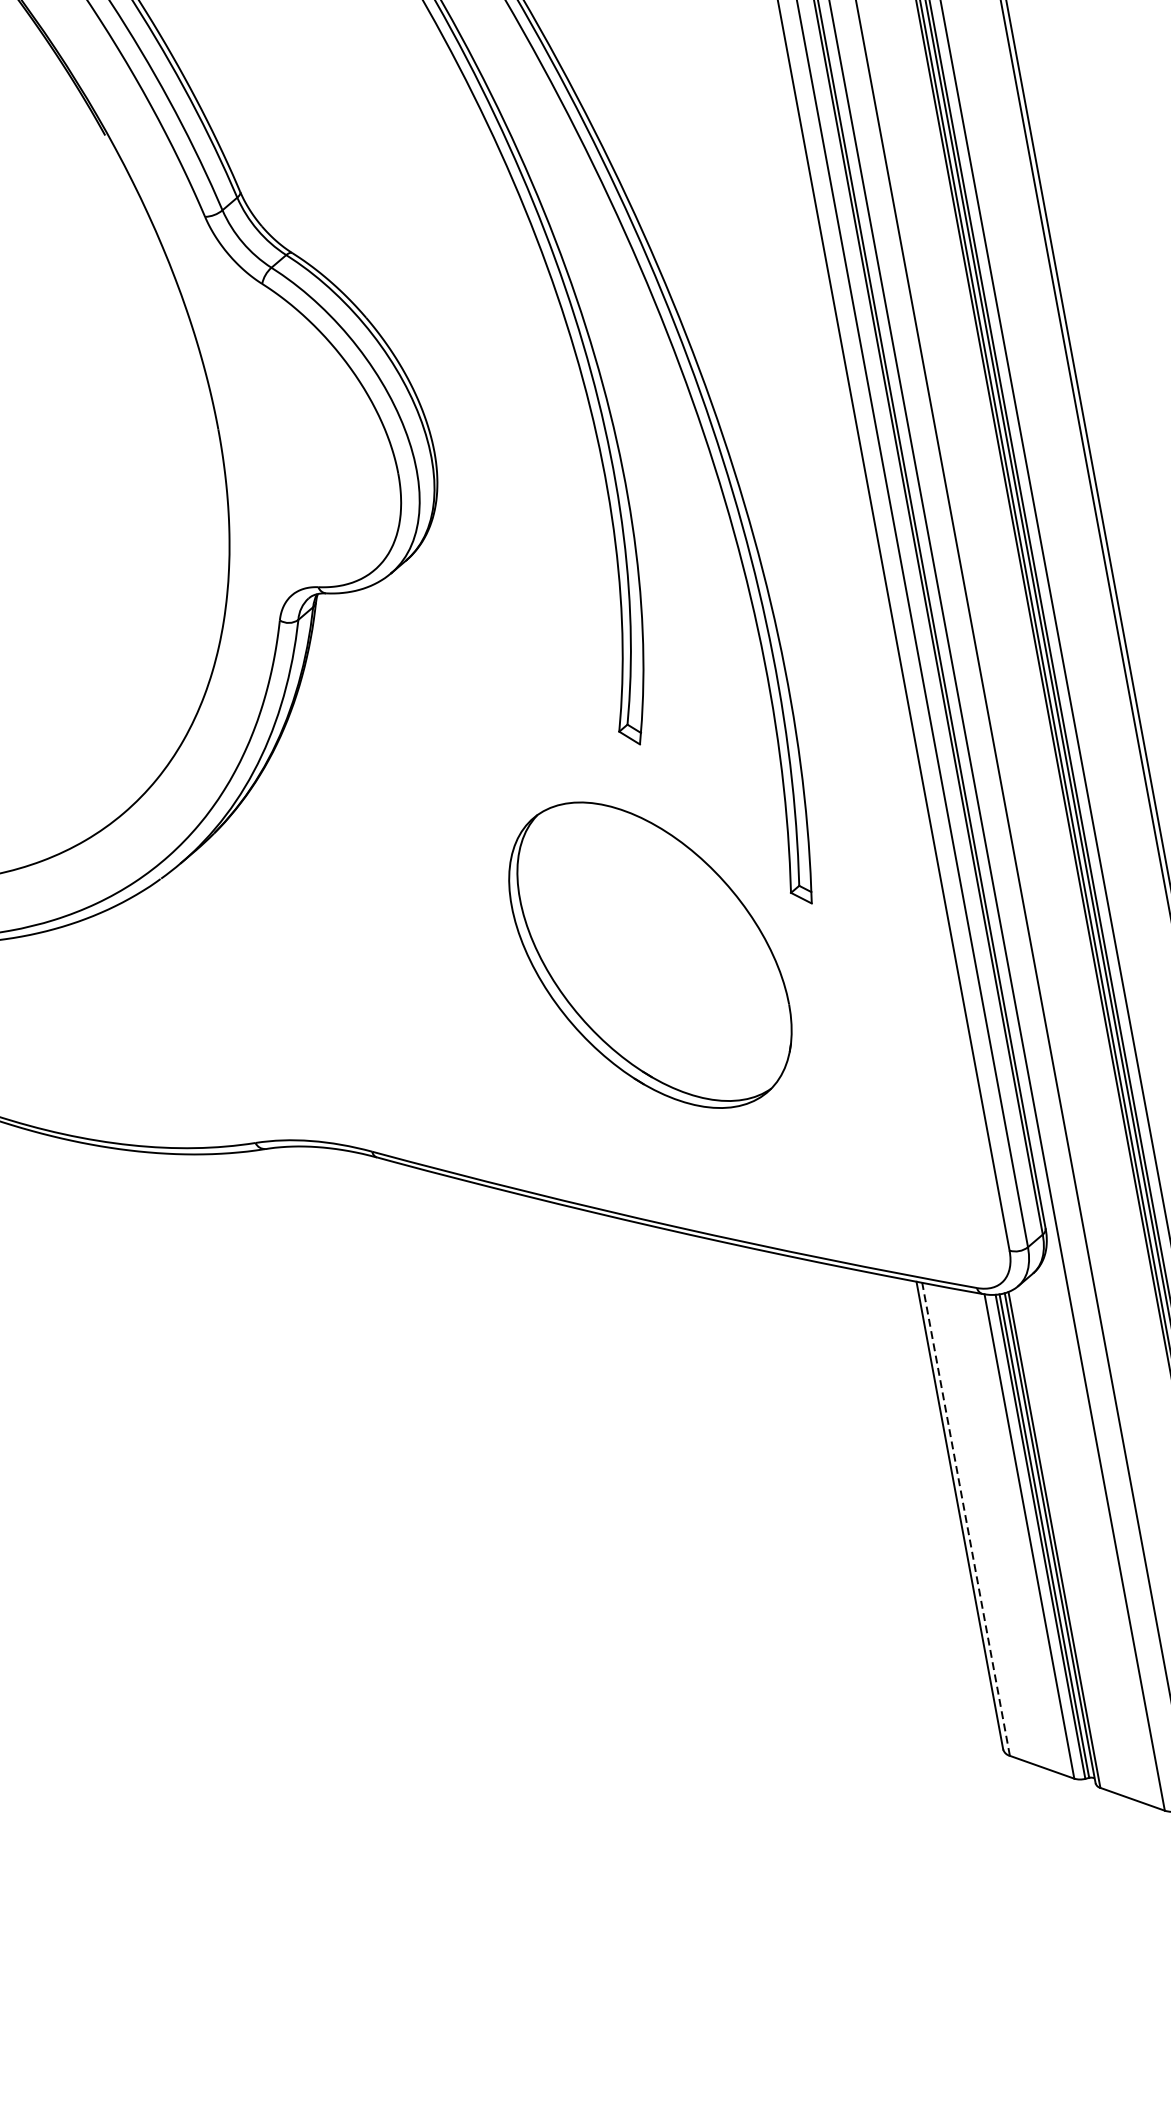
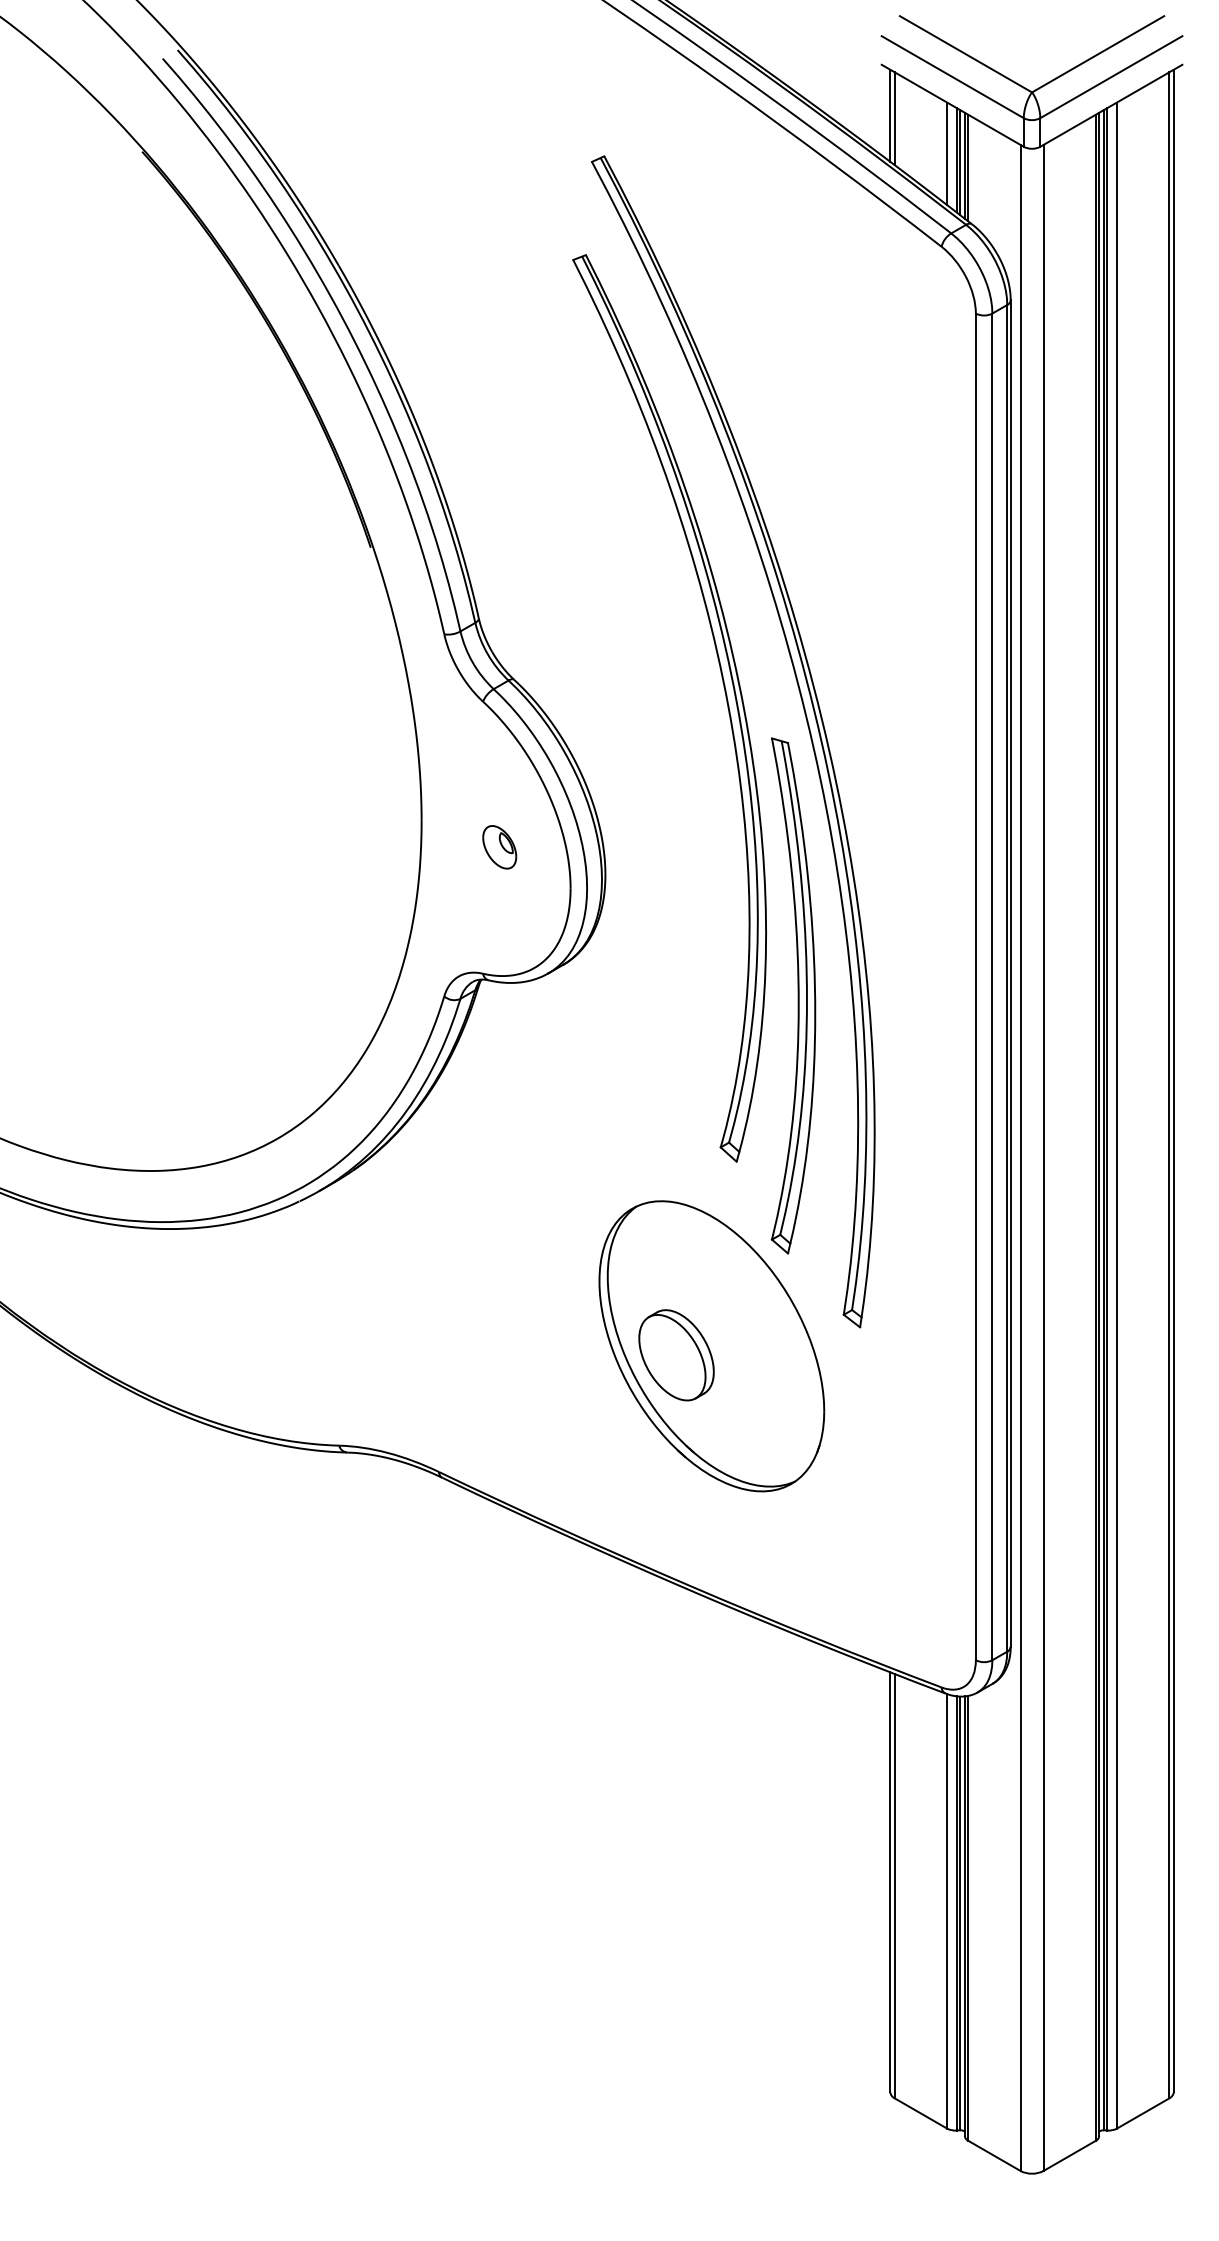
part: (310, 443) -> (499, 847), added
part: (668, 547) -> (793, 995), added
part: (612, 972) -> (676, 1355), added
line: (965, 1518) -> (894, 1885), dashed -> solid

